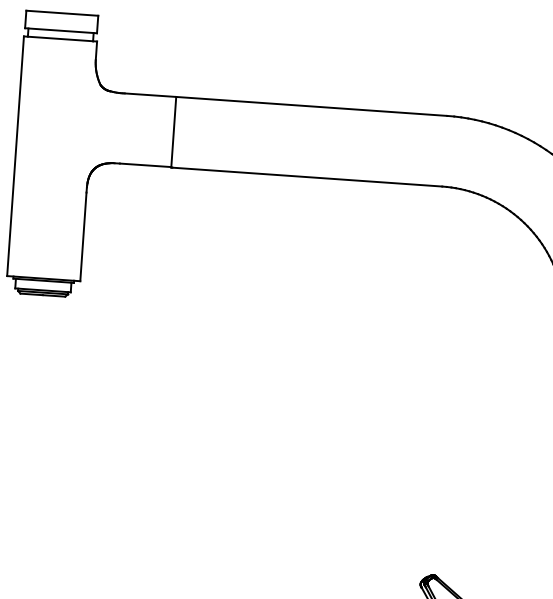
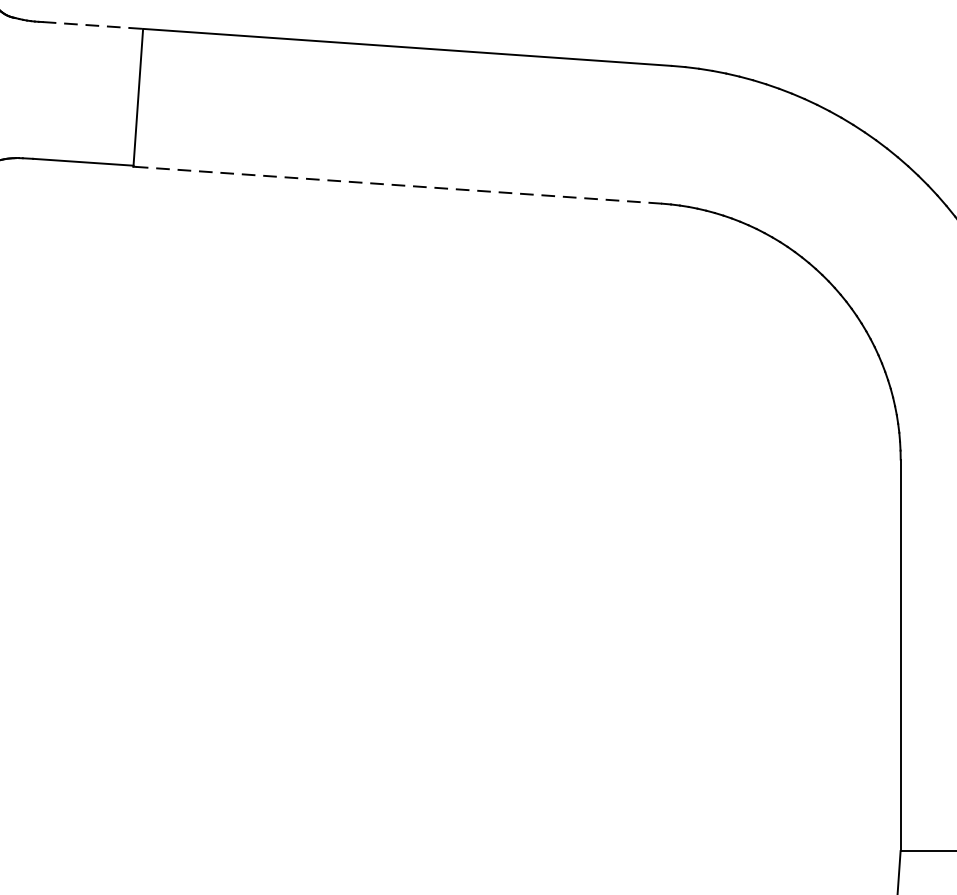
line: (150, 95) -> (92, 26), solid -> dashed
line: (306, 177) -> (397, 186), solid -> dashed

